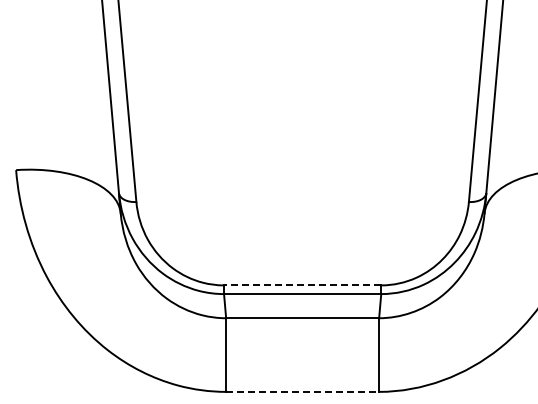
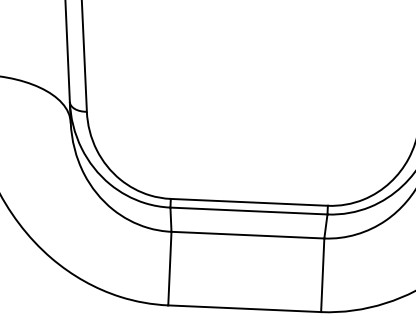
line: (302, 285) -> (249, 202), dashed -> solid
line: (303, 391) -> (245, 308), dashed -> solid

